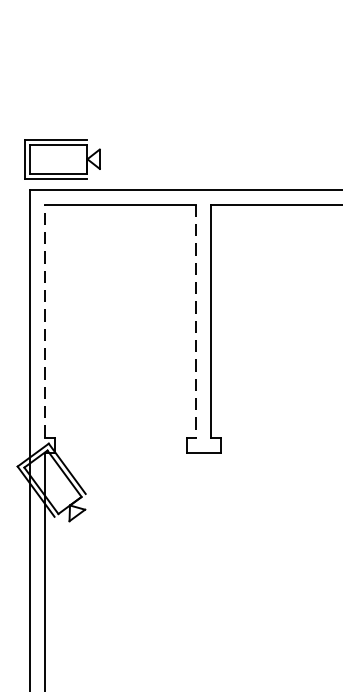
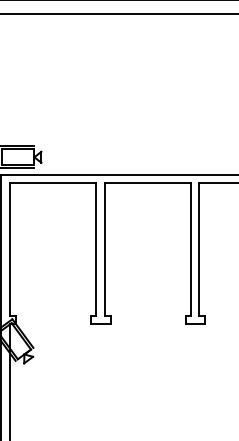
line: (43, 321) -> (9, 249), dashed -> solid
line: (196, 322) -> (96, 250), dashed -> solid

